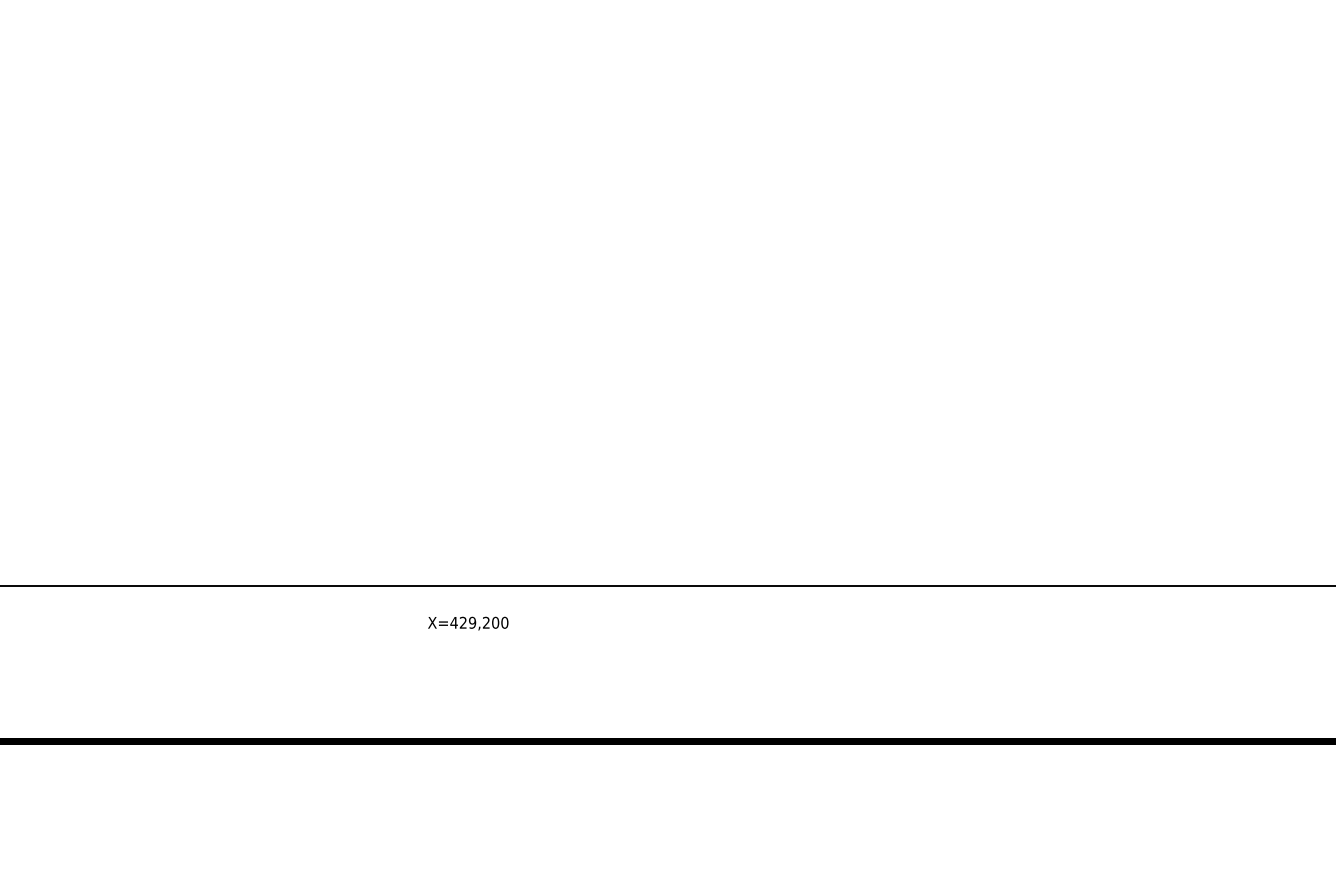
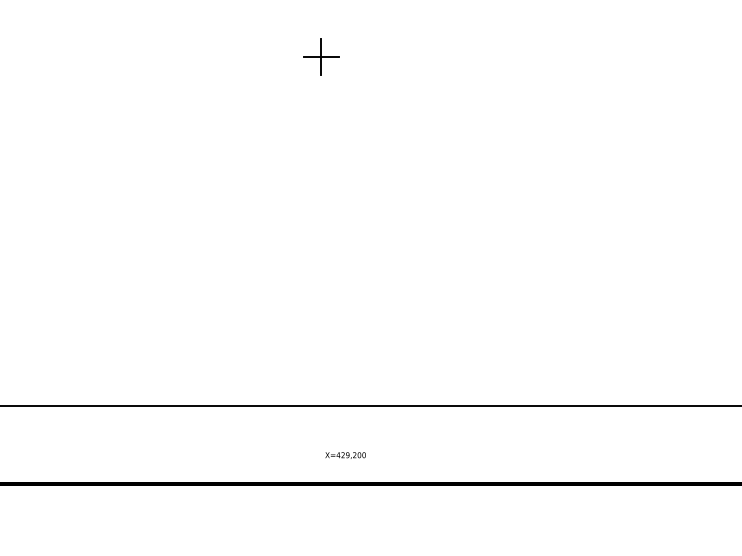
text: (467, 623) -> (345, 455), moved

